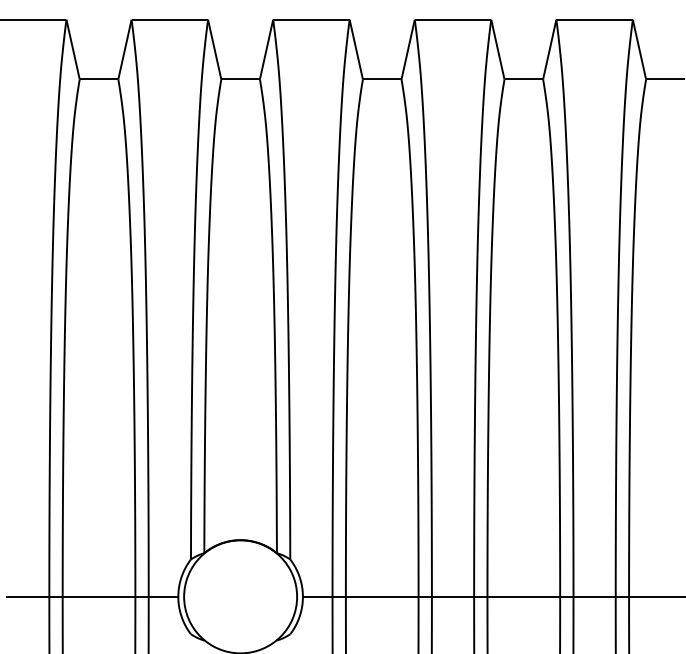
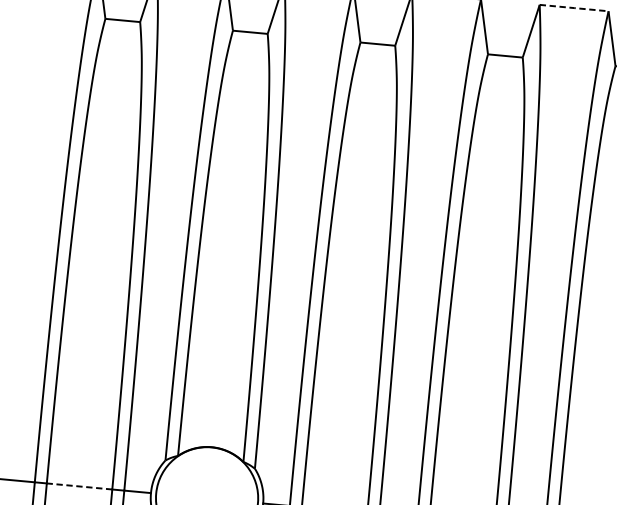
line: (594, 19) -> (574, 7), solid -> dashed
line: (98, 596) -> (79, 486), solid -> dashed

